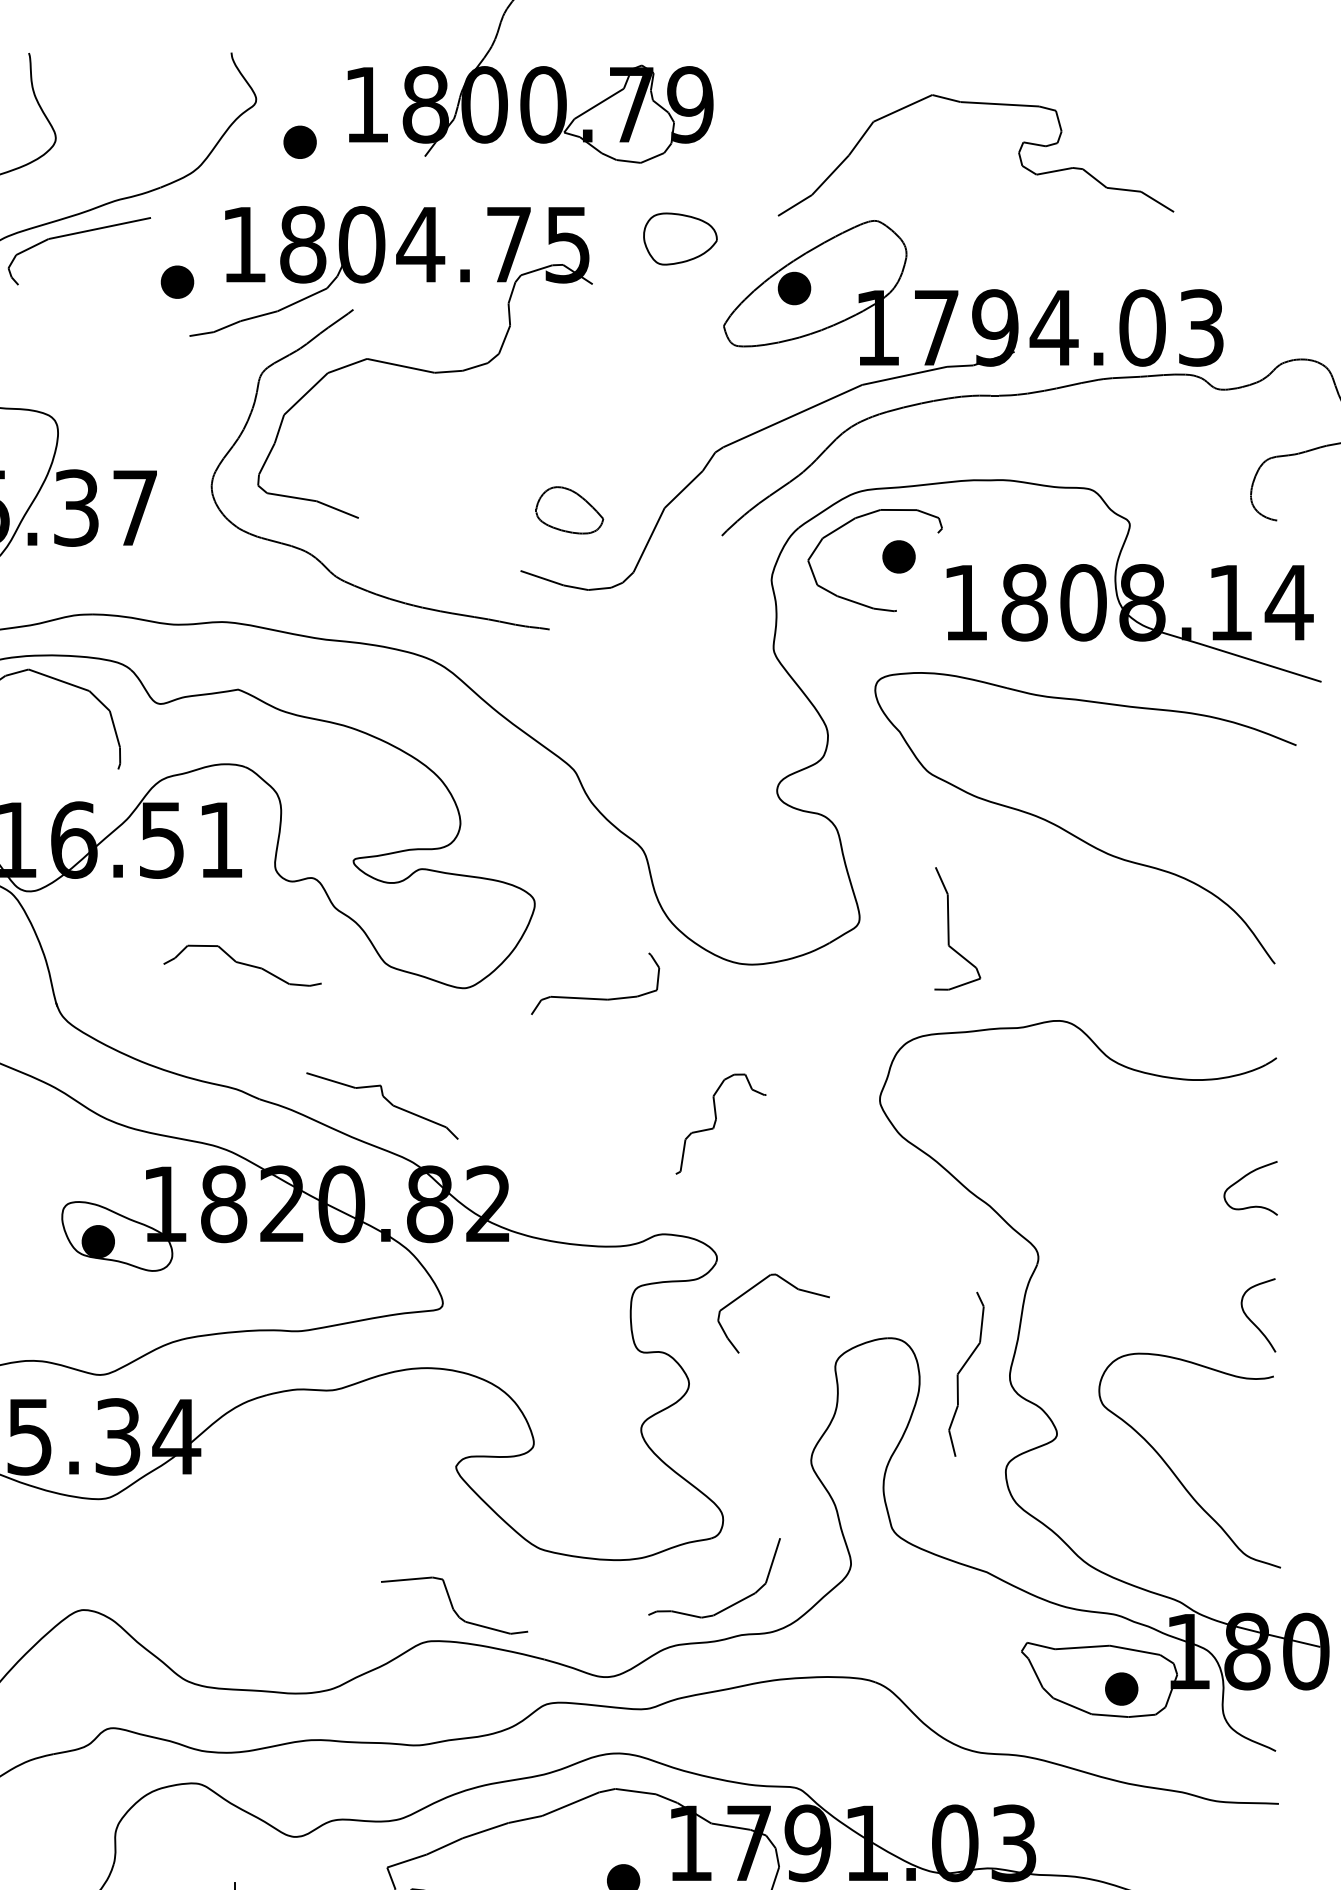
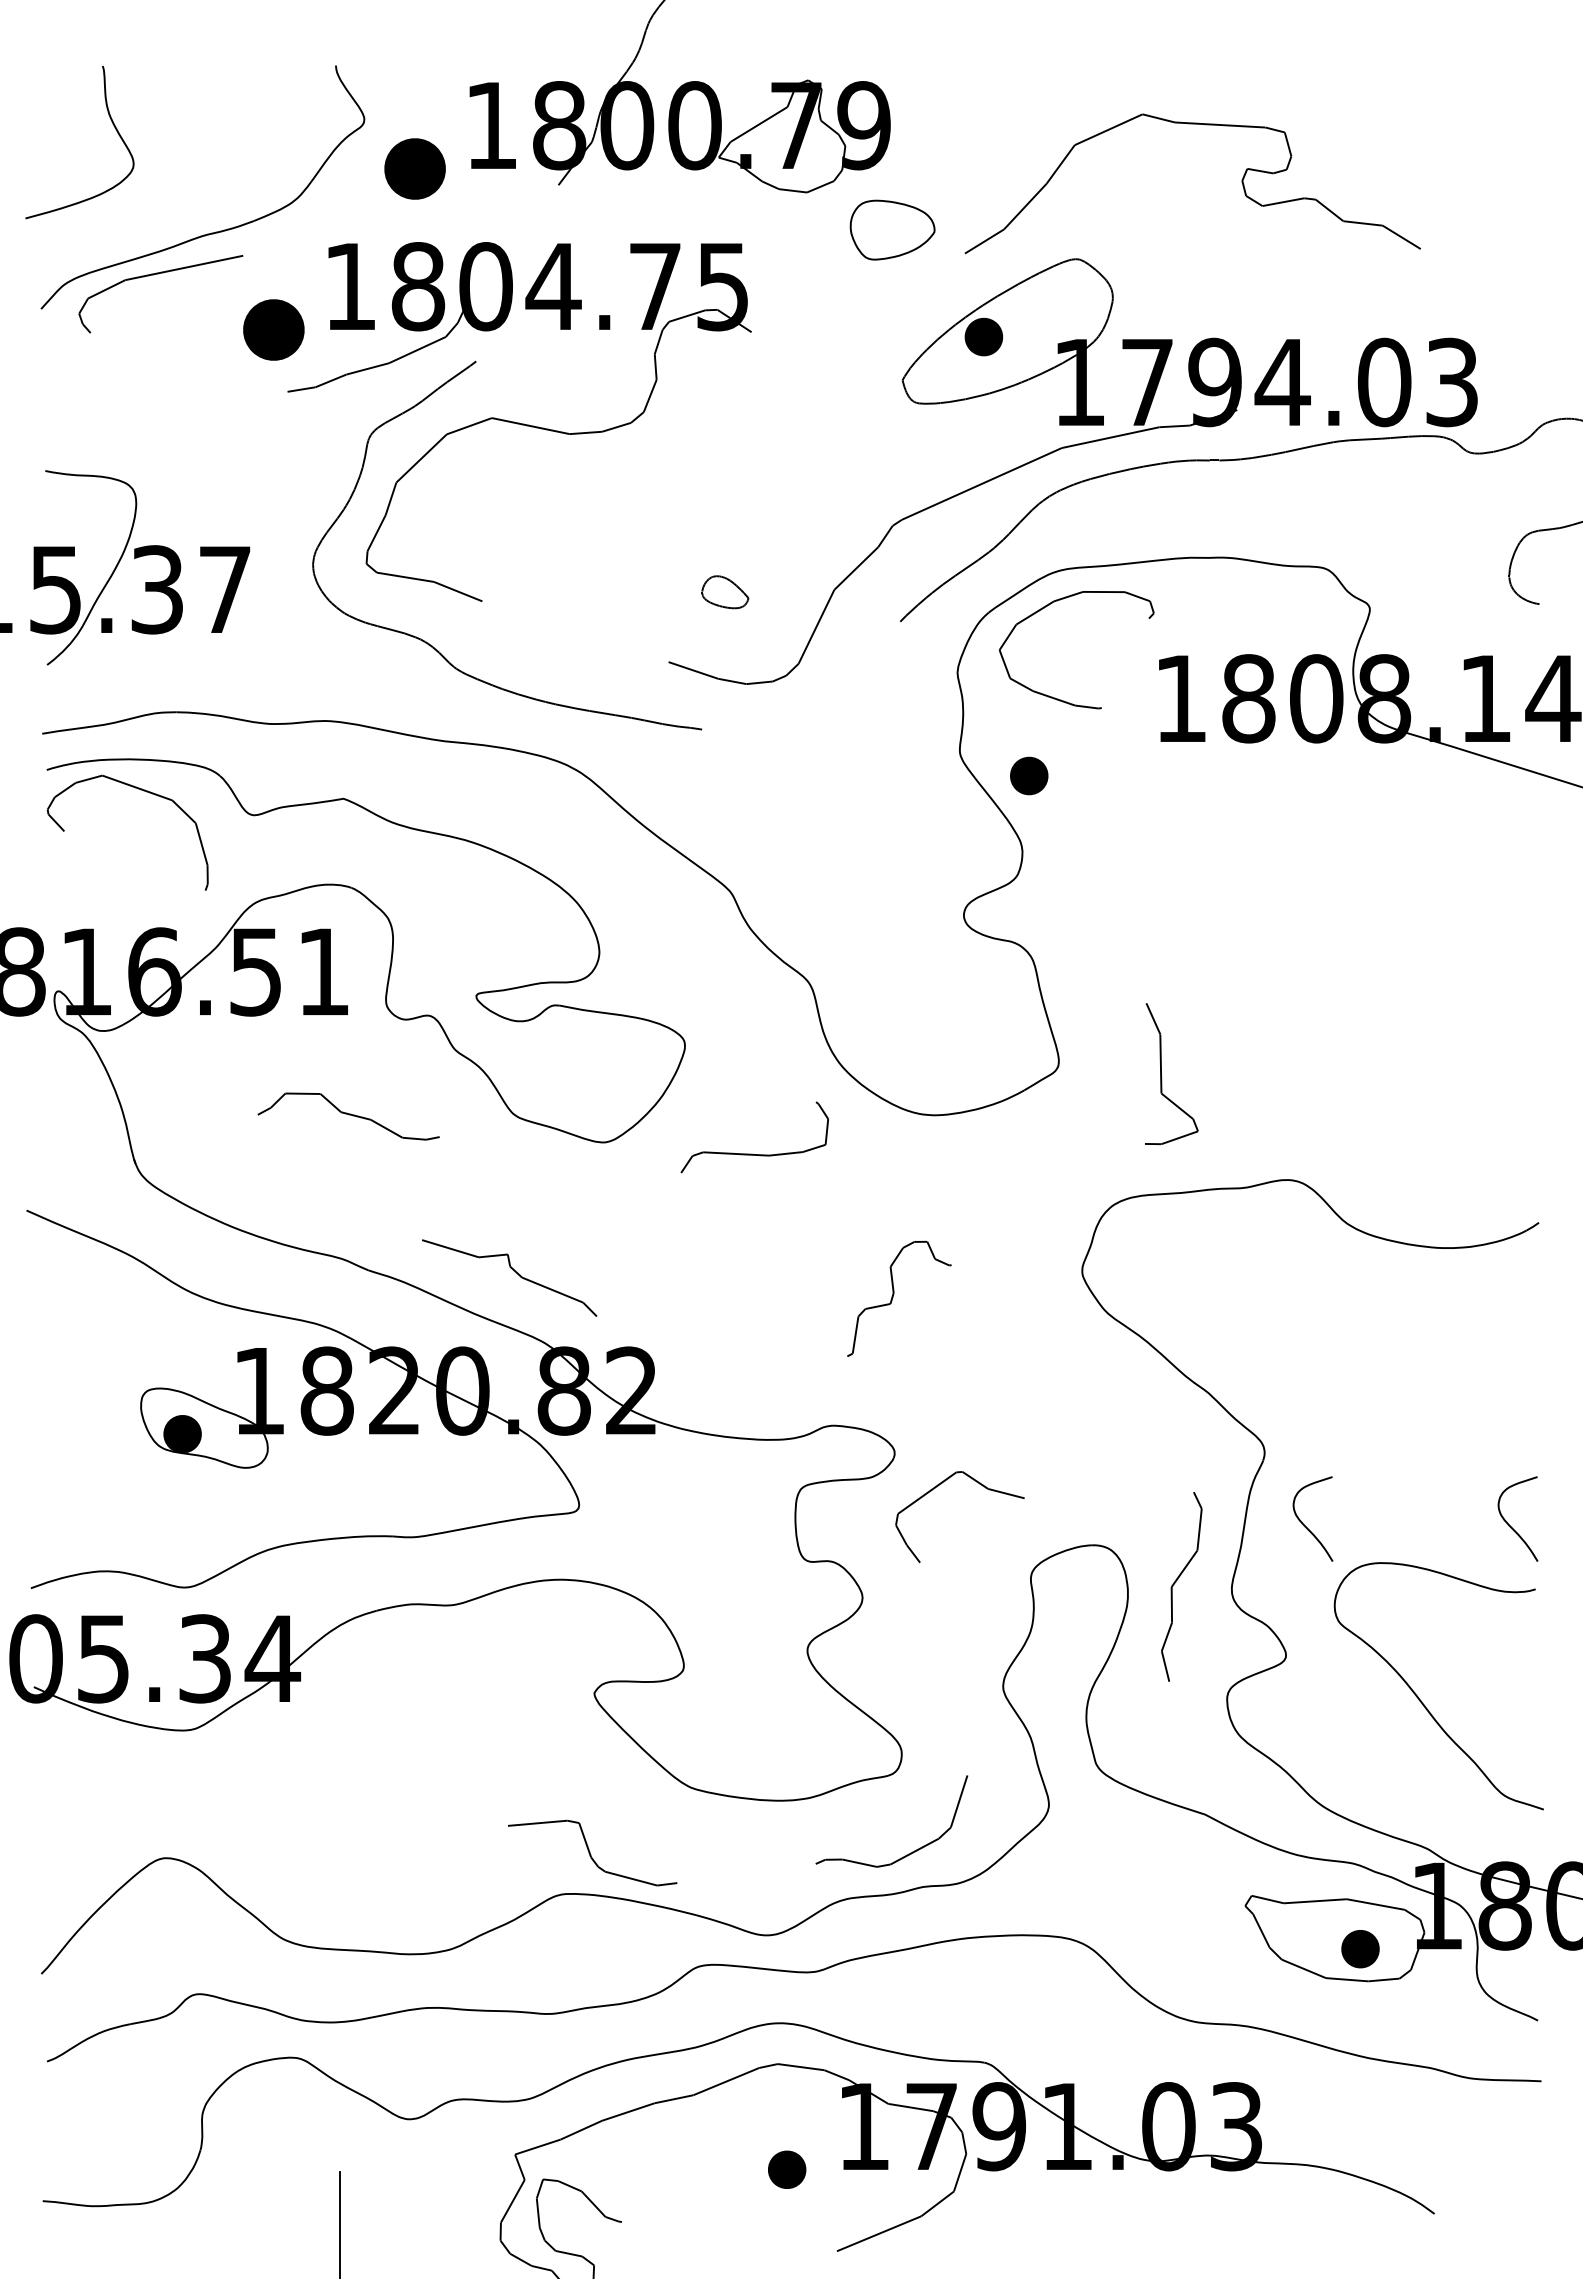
part: (299, 142) -> (414, 168), size x1.6
part: (680, 238) -> (892, 229), moved
part: (177, 281) -> (273, 329), size x1.6
part: (570, 509) -> (725, 591), size x0.6
part: (899, 556) -> (1029, 775), moved
part: (1075, 835) -> (1307, 966), removed
curve: (1242, 1179) -> (1499, 1362), removed
curve: (1073, 1321) -> (1305, 1525), added

